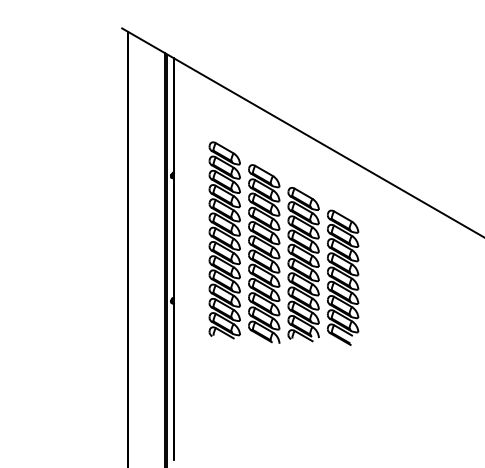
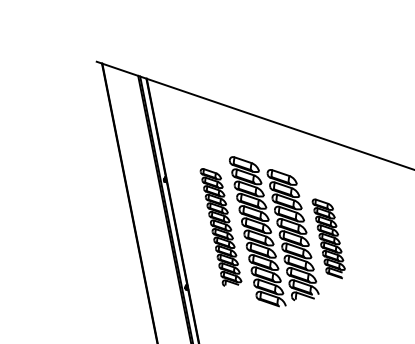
part: (224, 240) -> (220, 226), size x0.7
part: (343, 277) -> (329, 238), size x0.7

